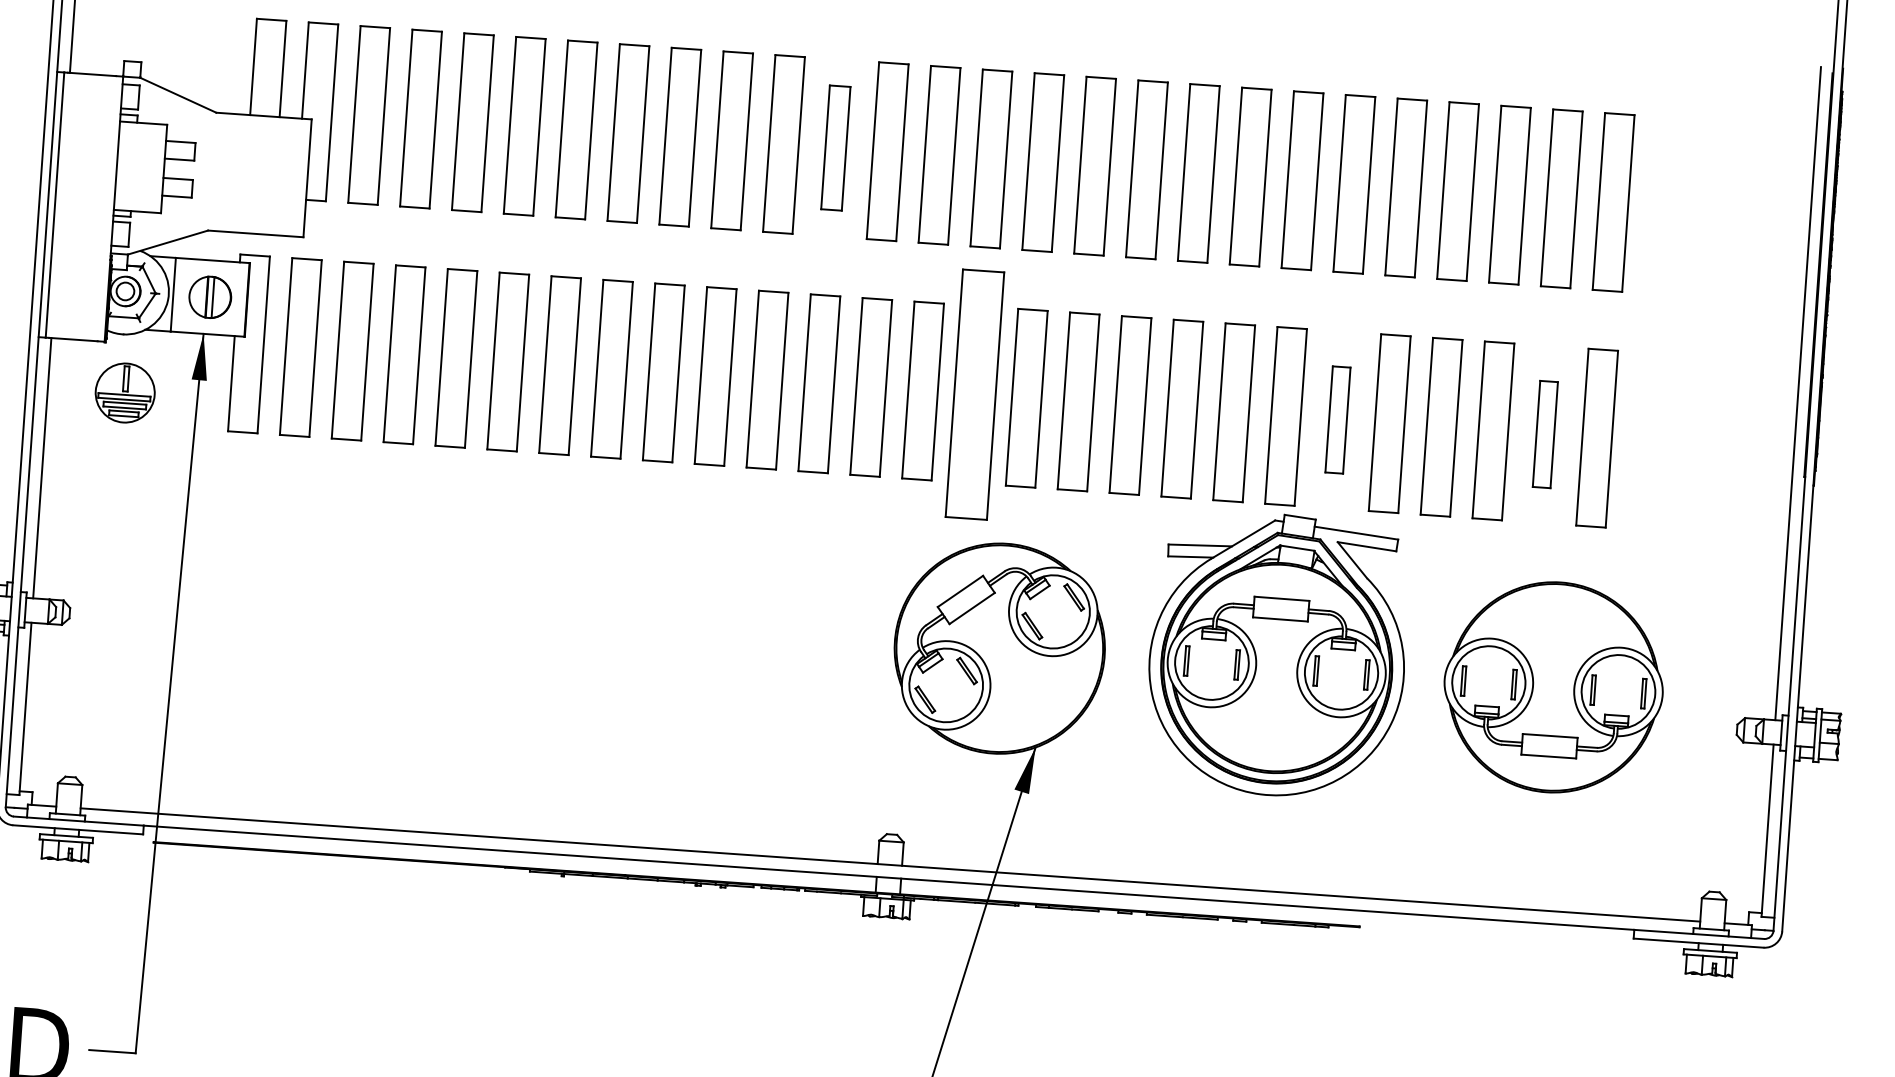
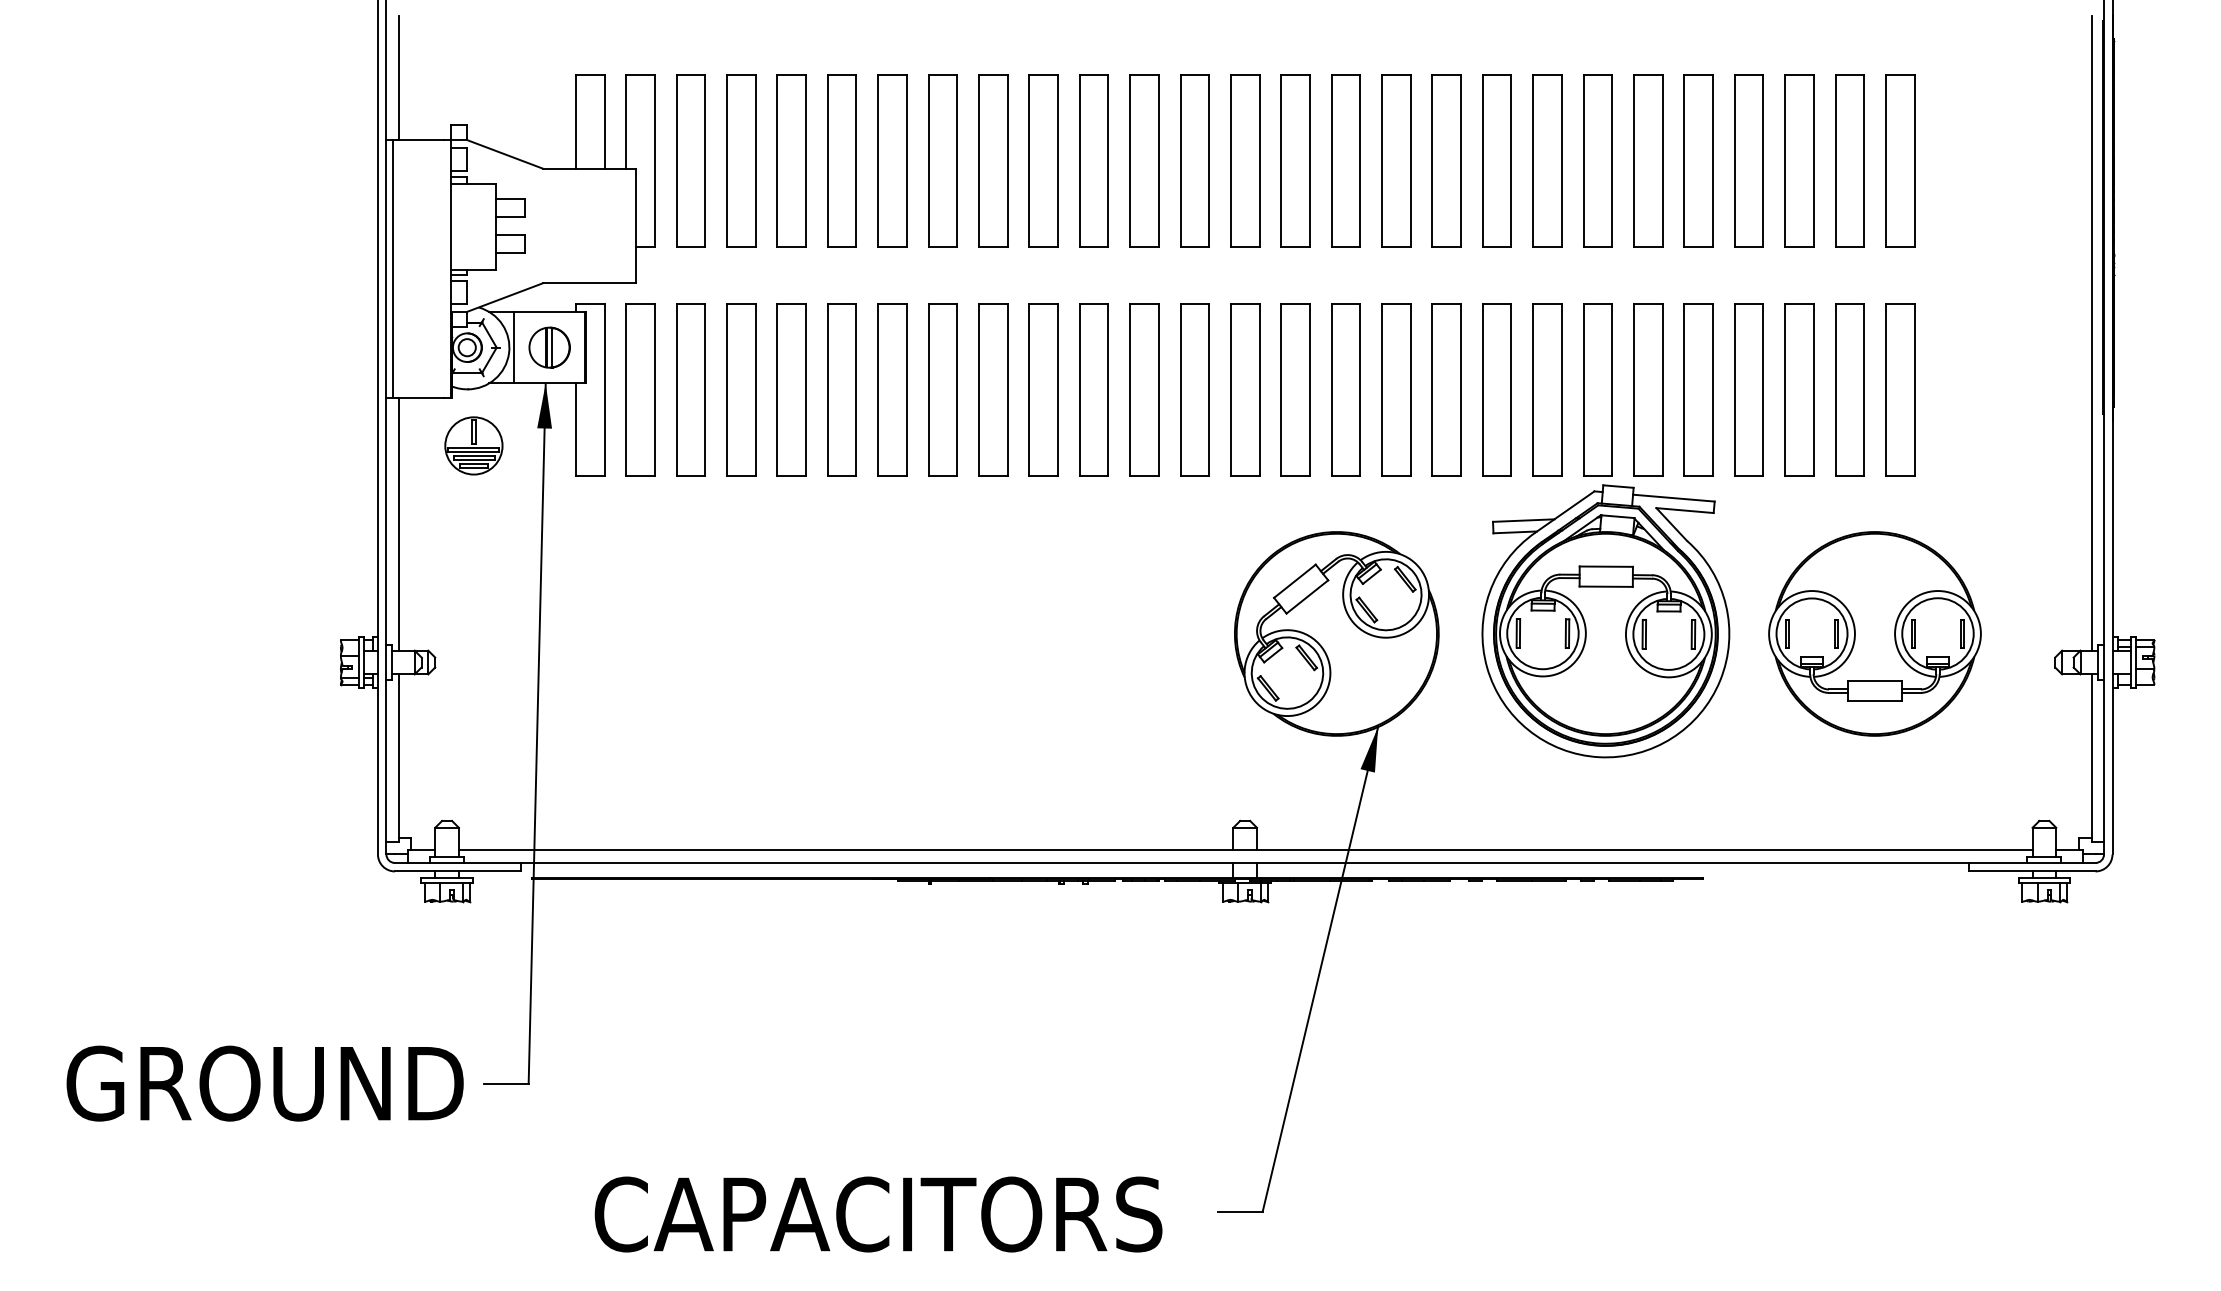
part: (835, 147) -> (1144, 160), size x1.43
part: (974, 394) -> (1295, 389), size x0.71
part: (1338, 419) -> (1648, 389), size x1.67
part: (1545, 433) -> (1849, 389), size x1.67

